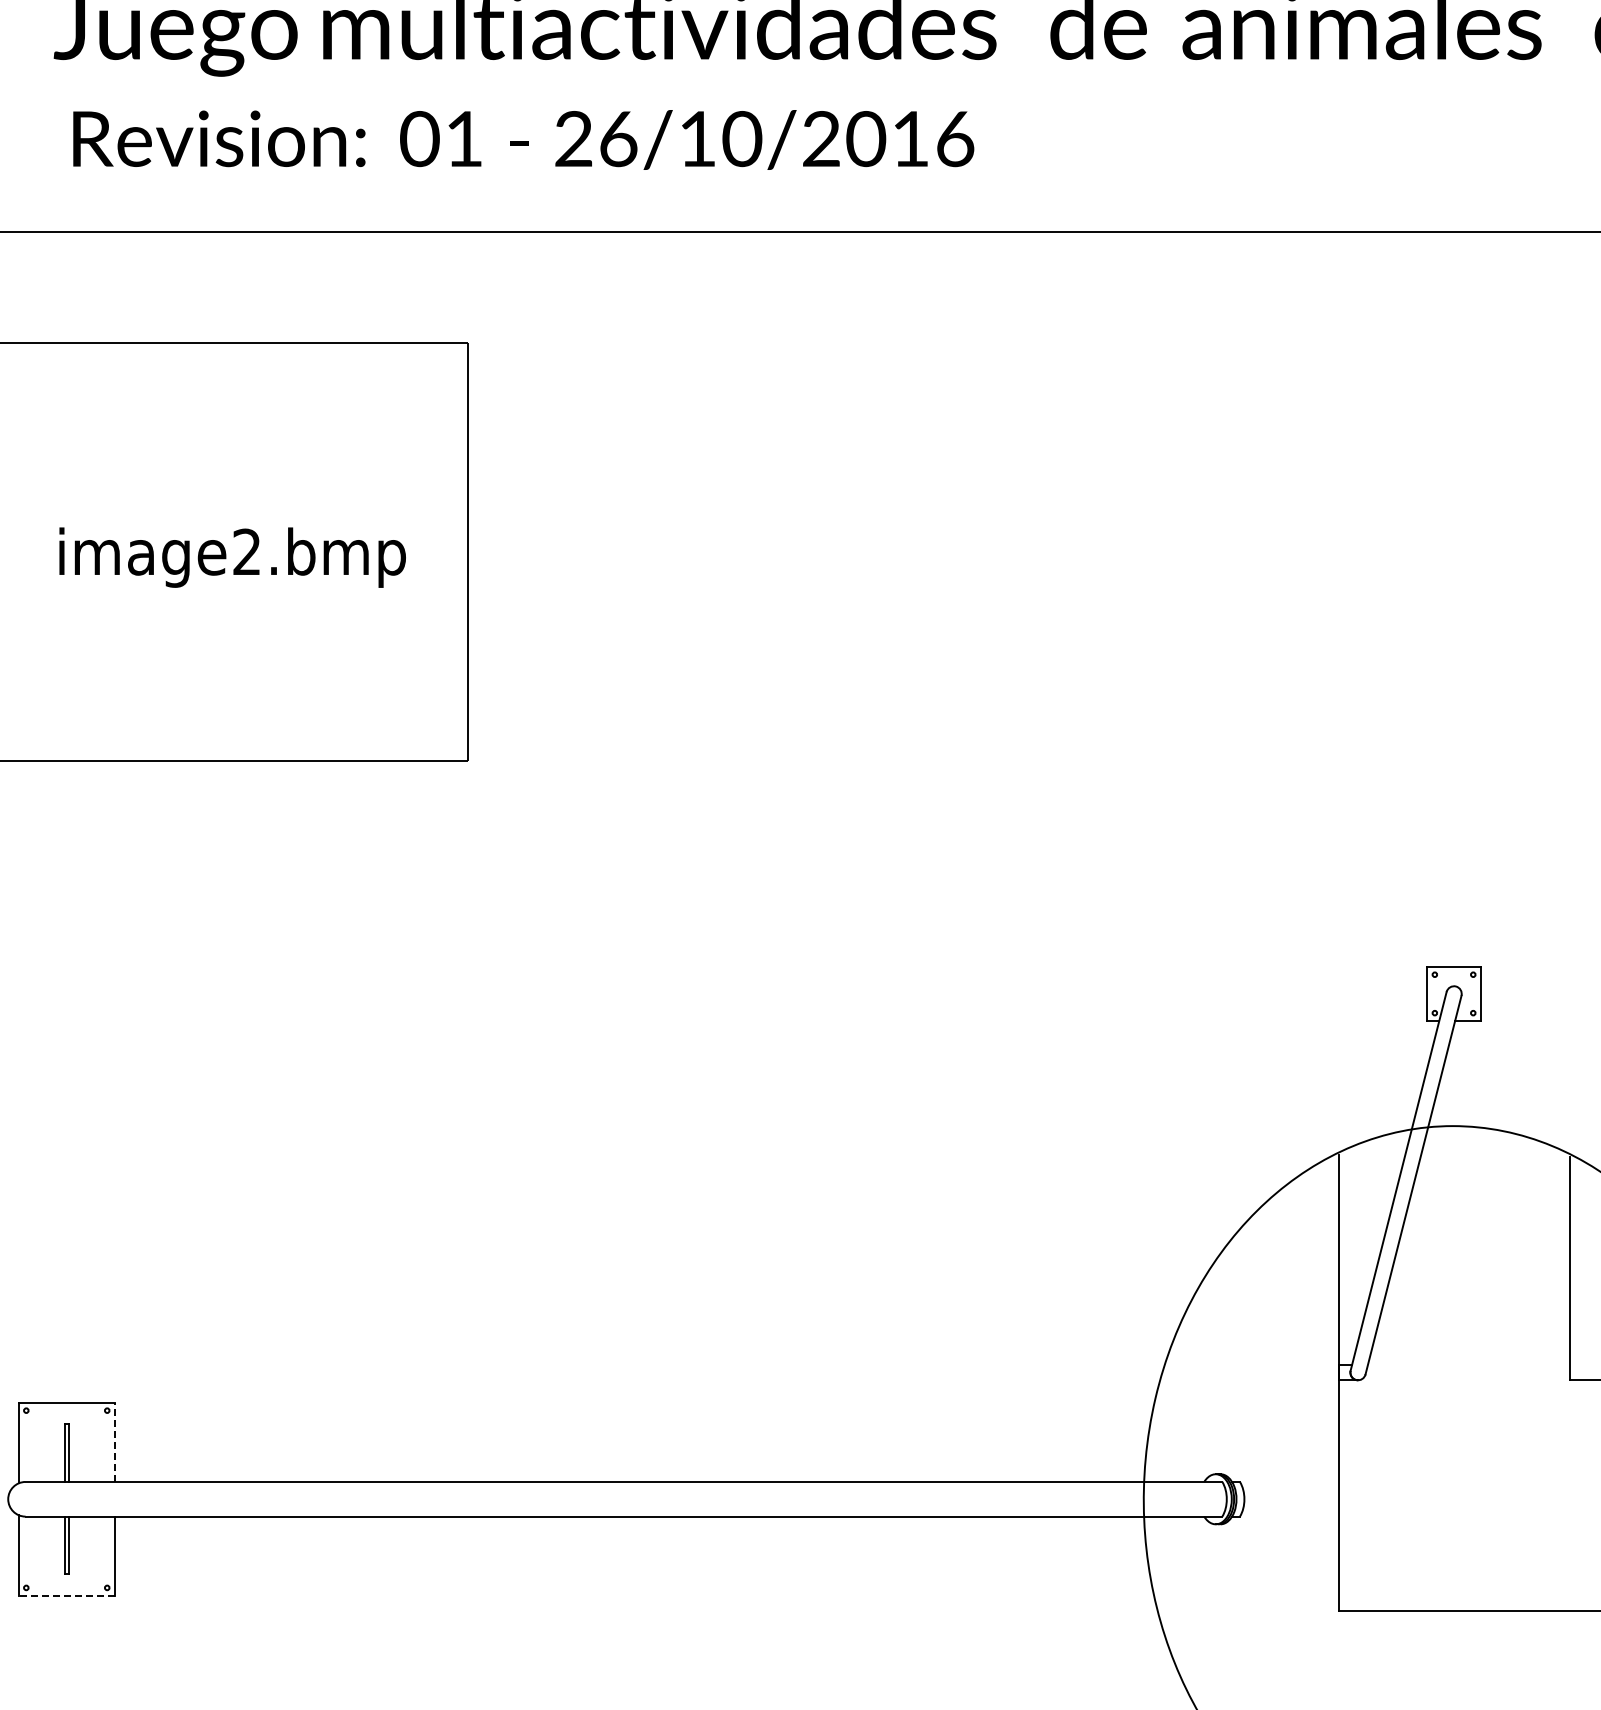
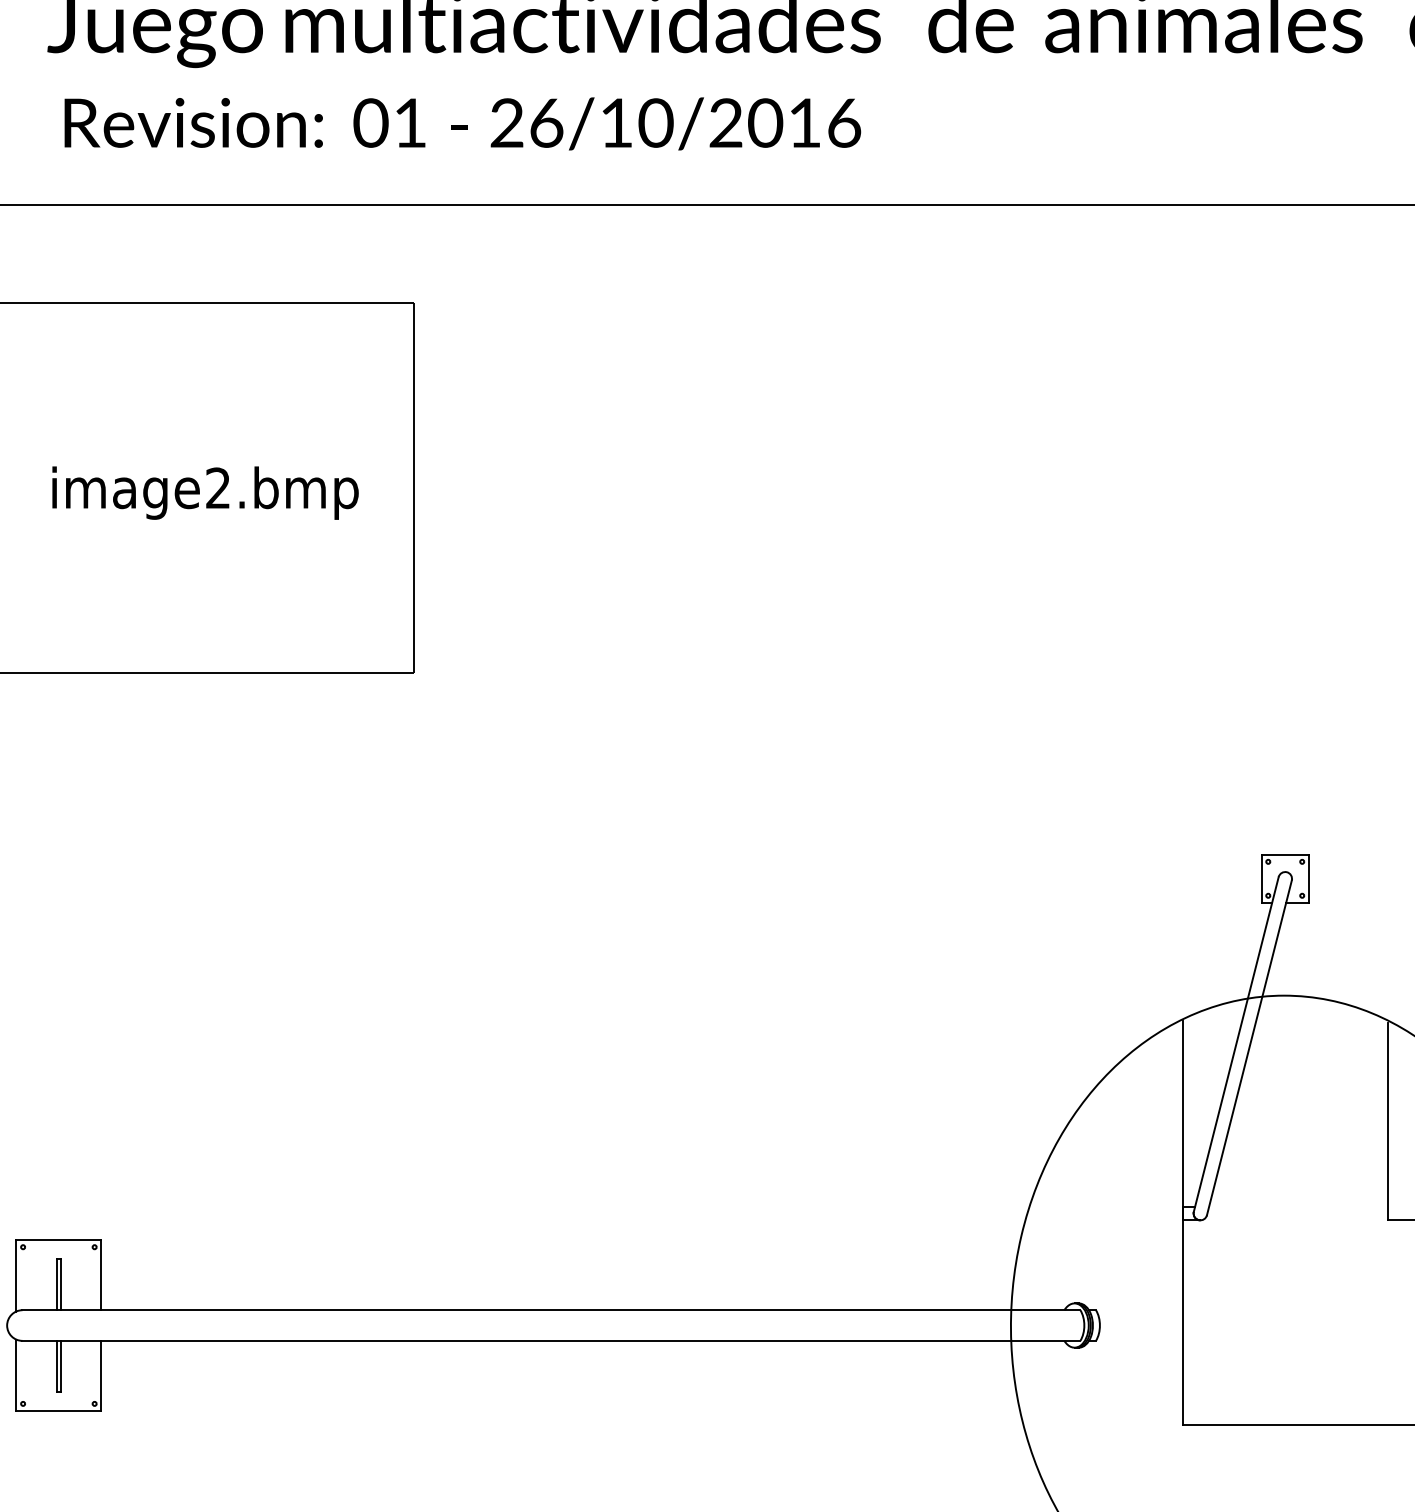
line: (114, 1441) -> (101, 1274), dashed -> solid
line: (66, 1595) -> (58, 1410), dashed -> solid

